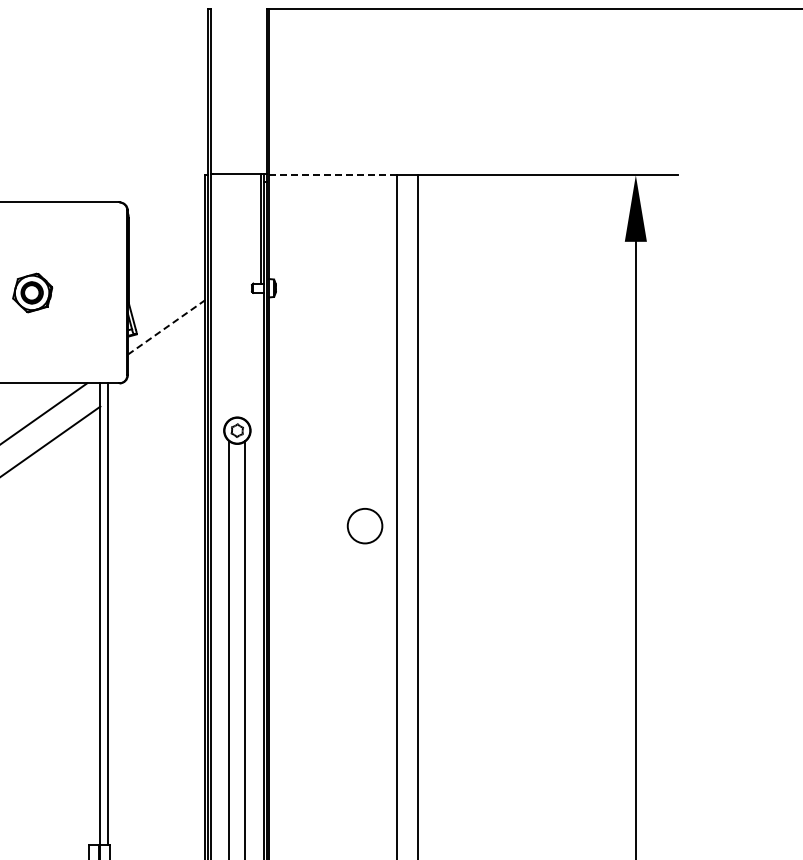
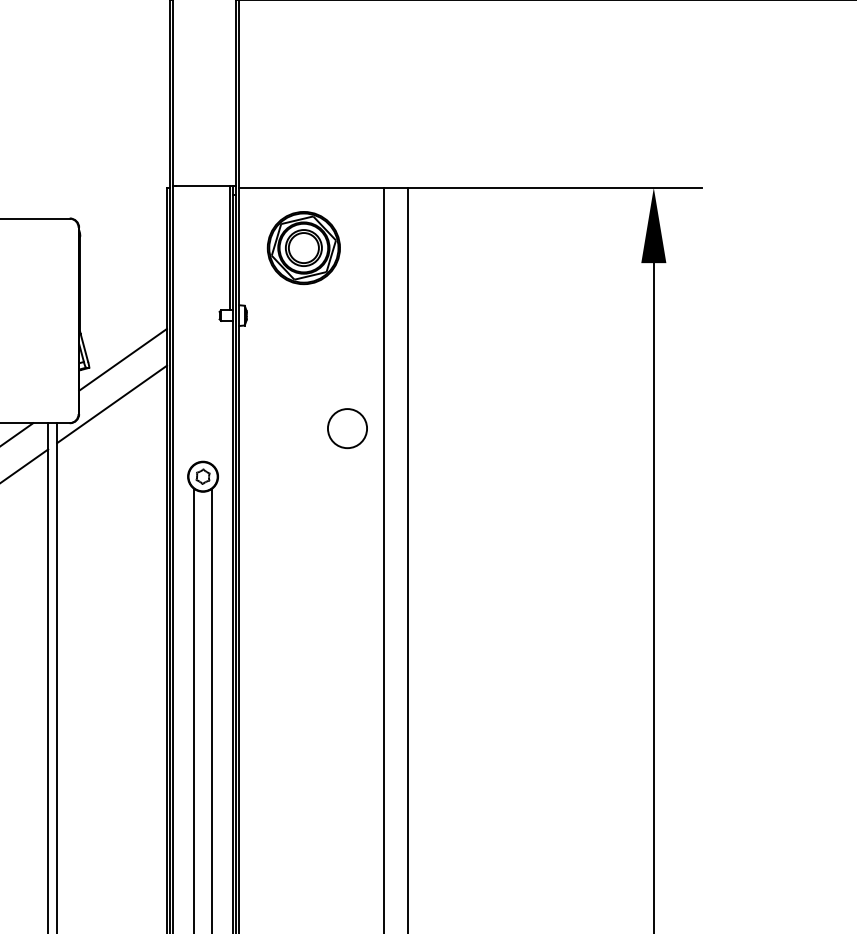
line: (333, 175) -> (311, 188), dashed -> solid
part: (326, 228) -> (303, 248), added
line: (167, 327) -> (124, 360), dashed -> solid
line: (156, 366) -> (111, 404), added
circle: (364, 526) -> (346, 429), moved

